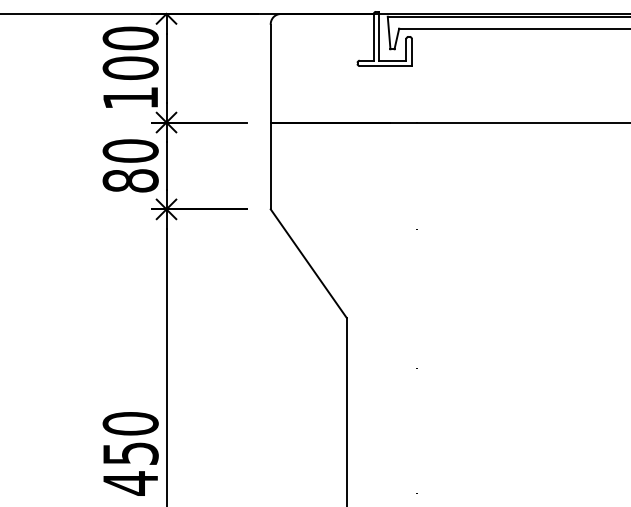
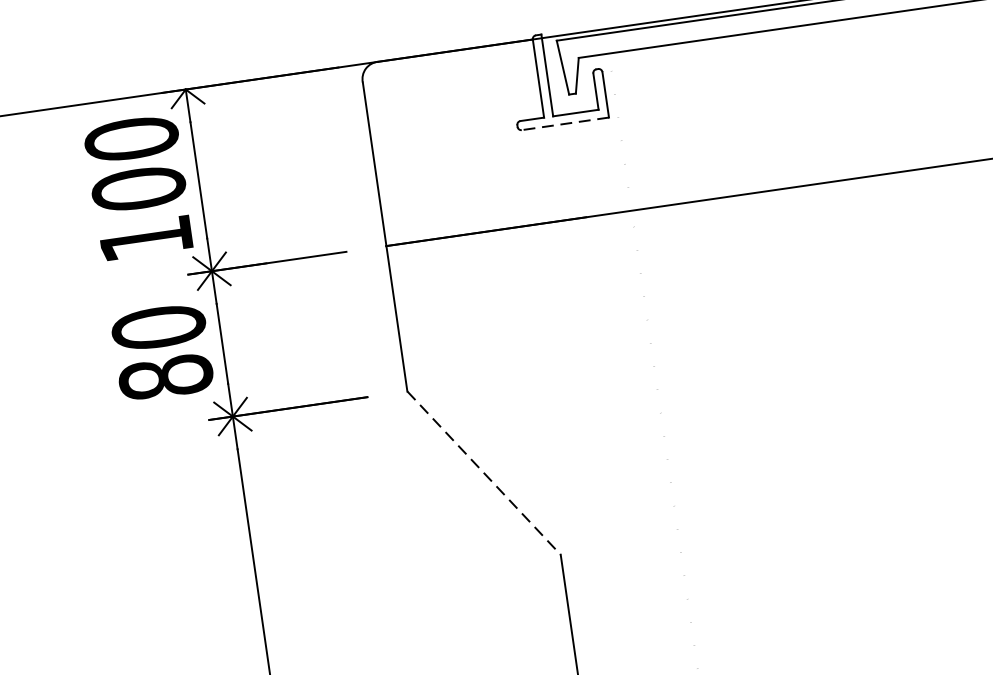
line: (385, 66) -> (564, 124), solid -> dashed
line: (309, 264) -> (485, 474), solid -> dashed

